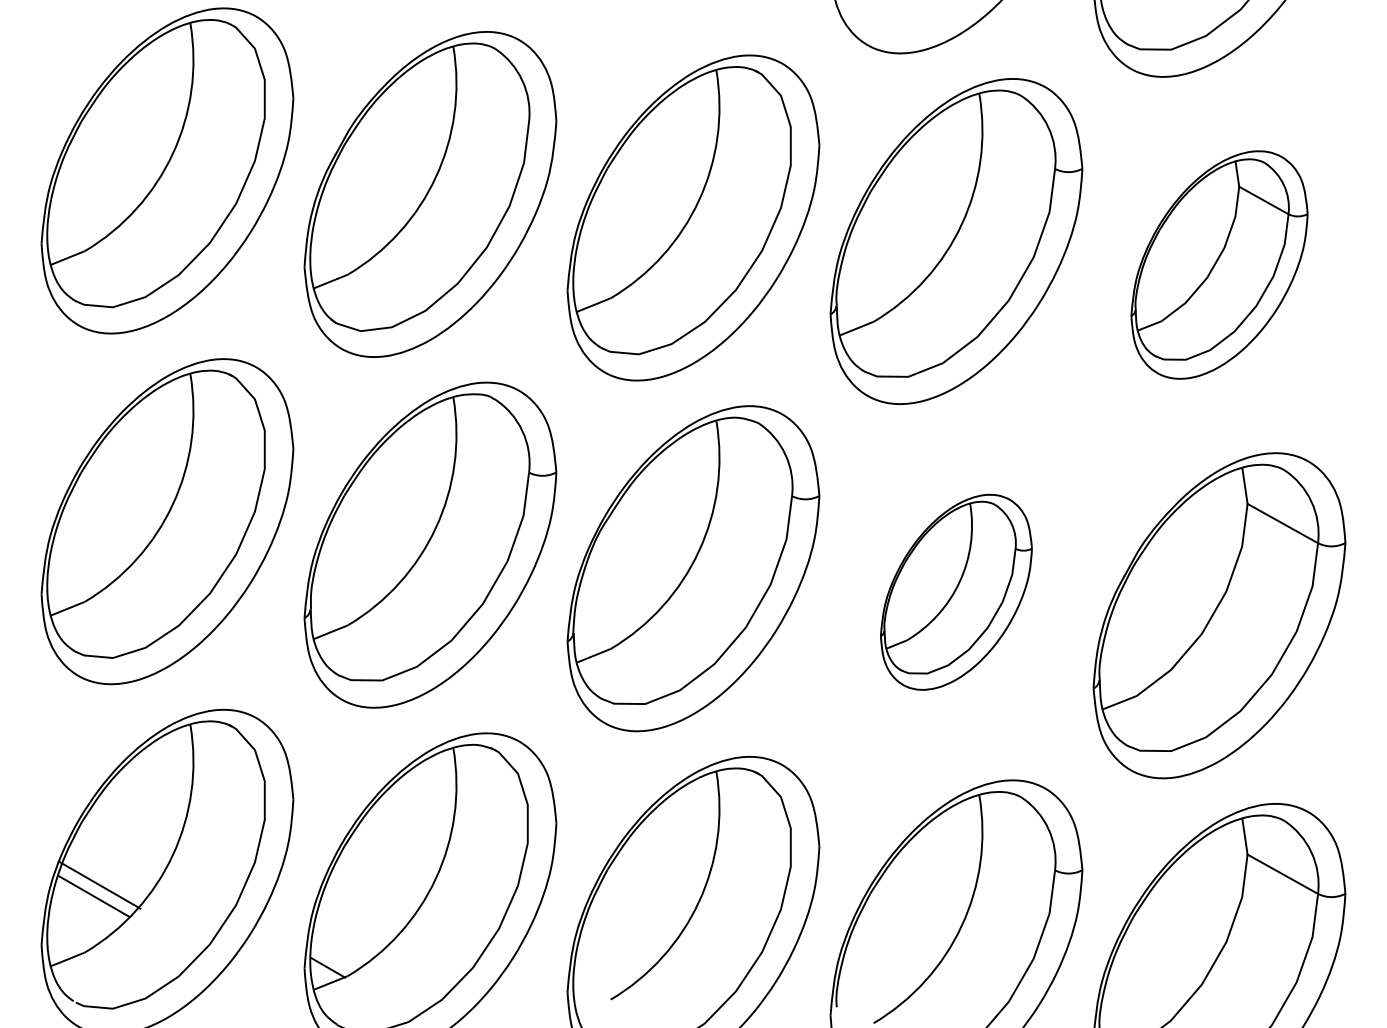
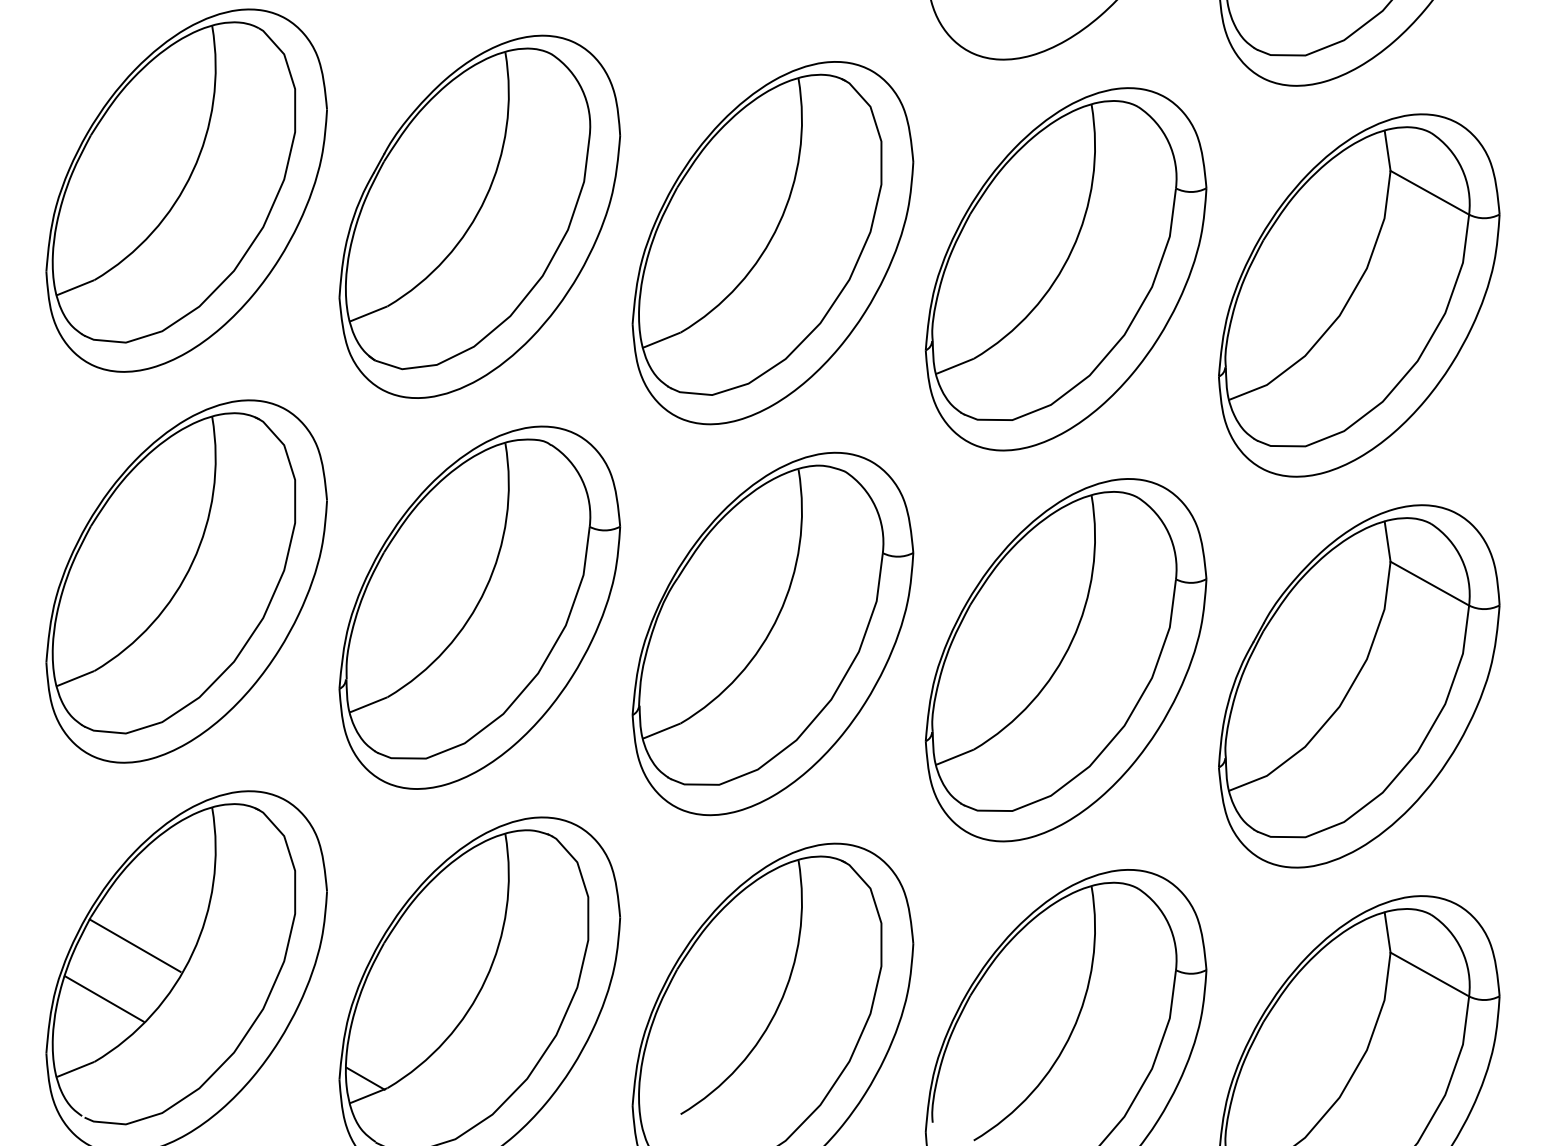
part: (1219, 265) -> (1359, 295), size x1.43
part: (955, 592) -> (1065, 660), size x1.67
line: (99, 884) -> (134, 945), moved

